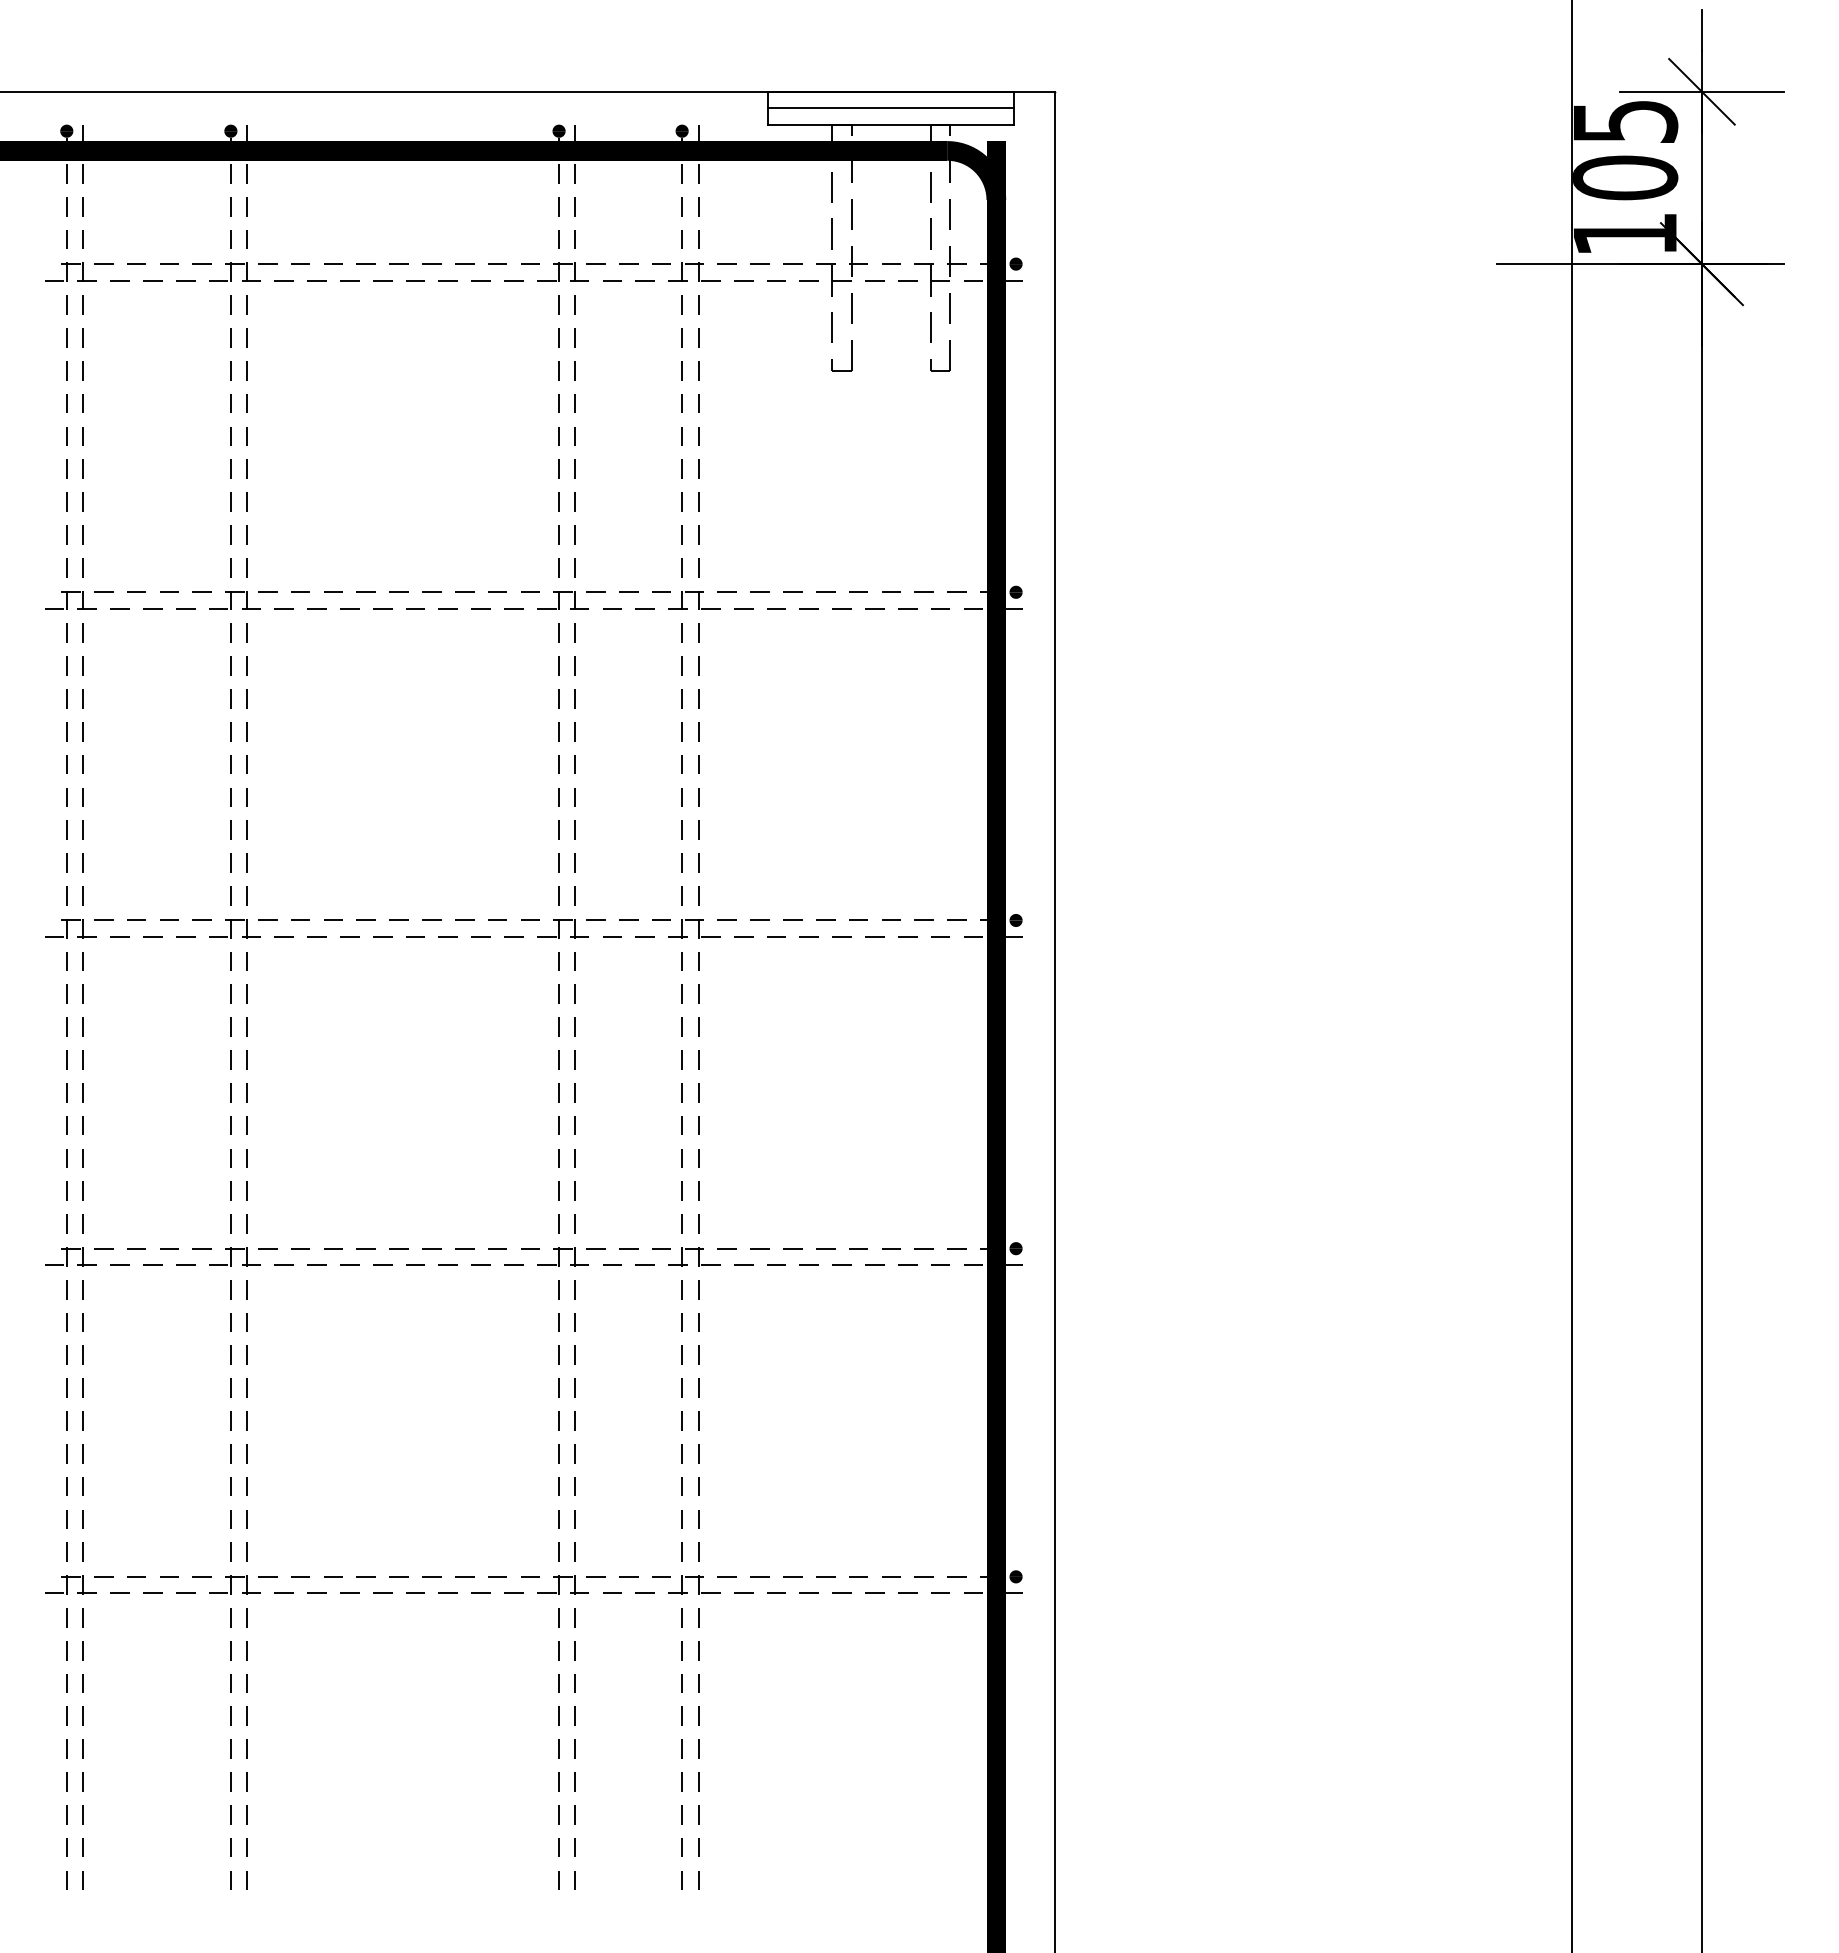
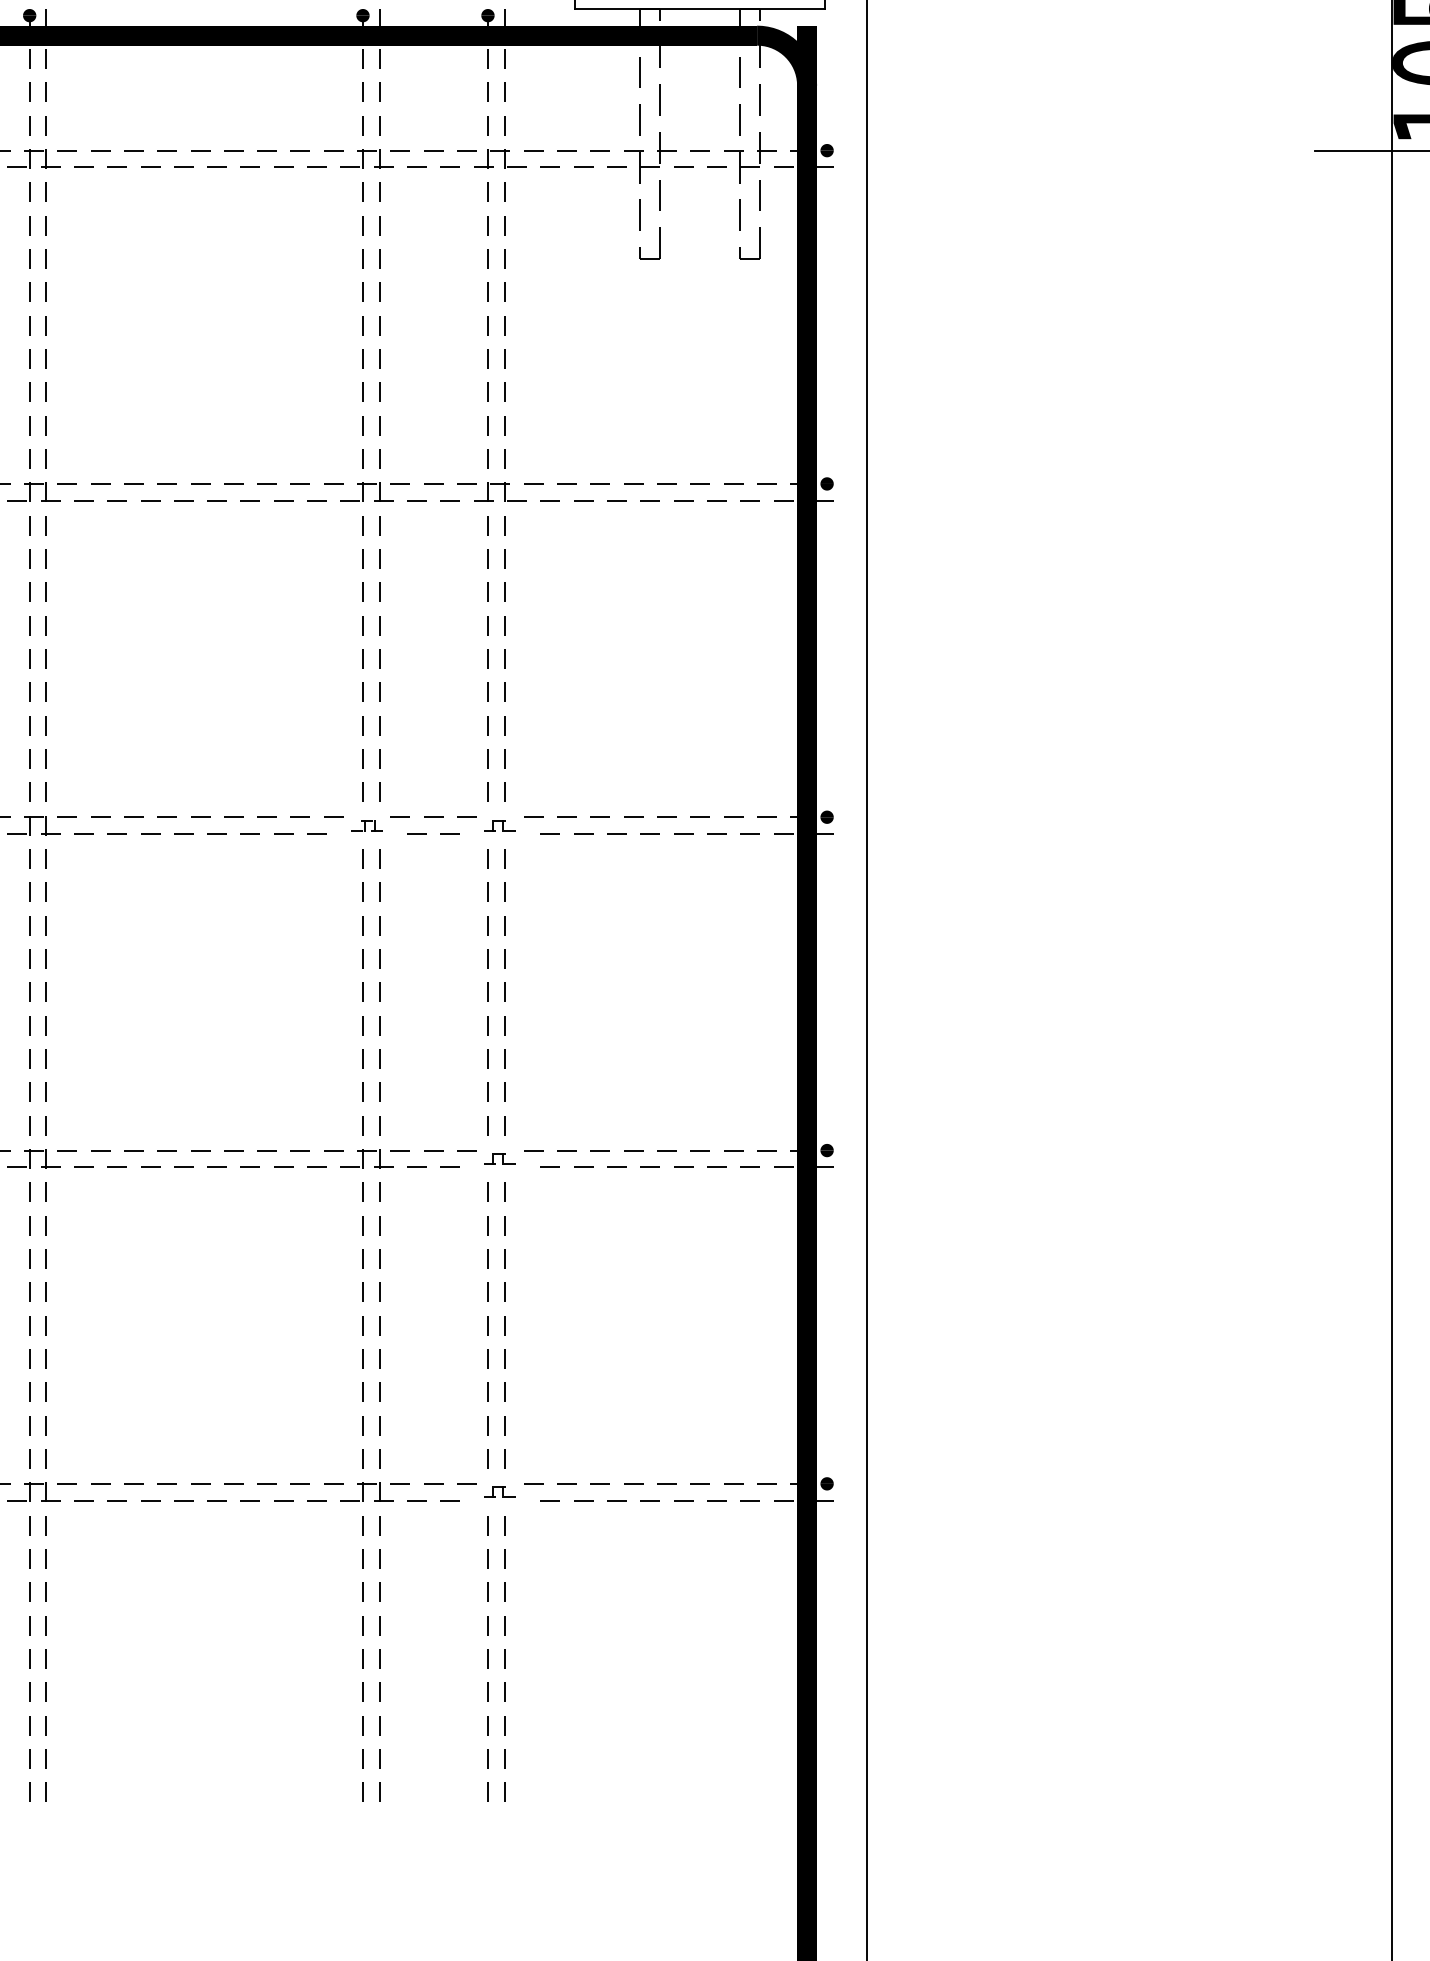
part: (562, 928) -> (366, 825), size x0.6
part: (694, 928) -> (500, 825), size x0.6
part: (694, 1256) -> (500, 1158), size x0.6
part: (694, 1584) -> (500, 1491), size x0.6

